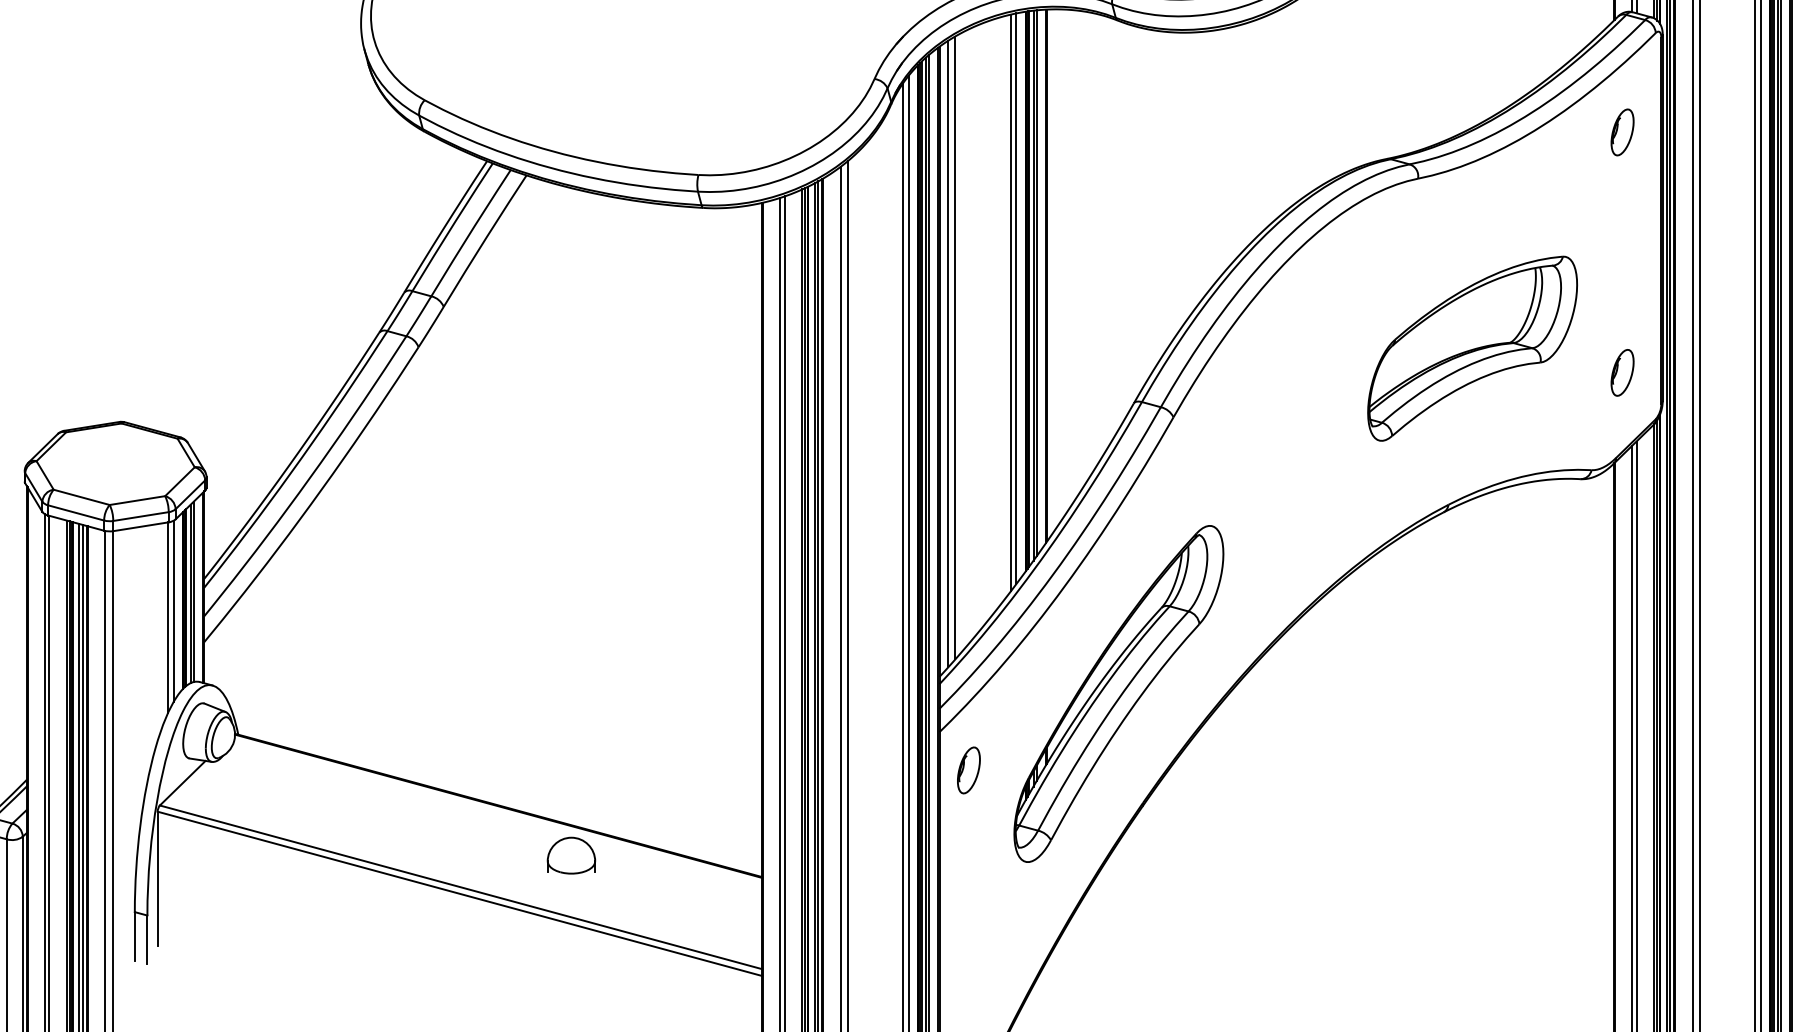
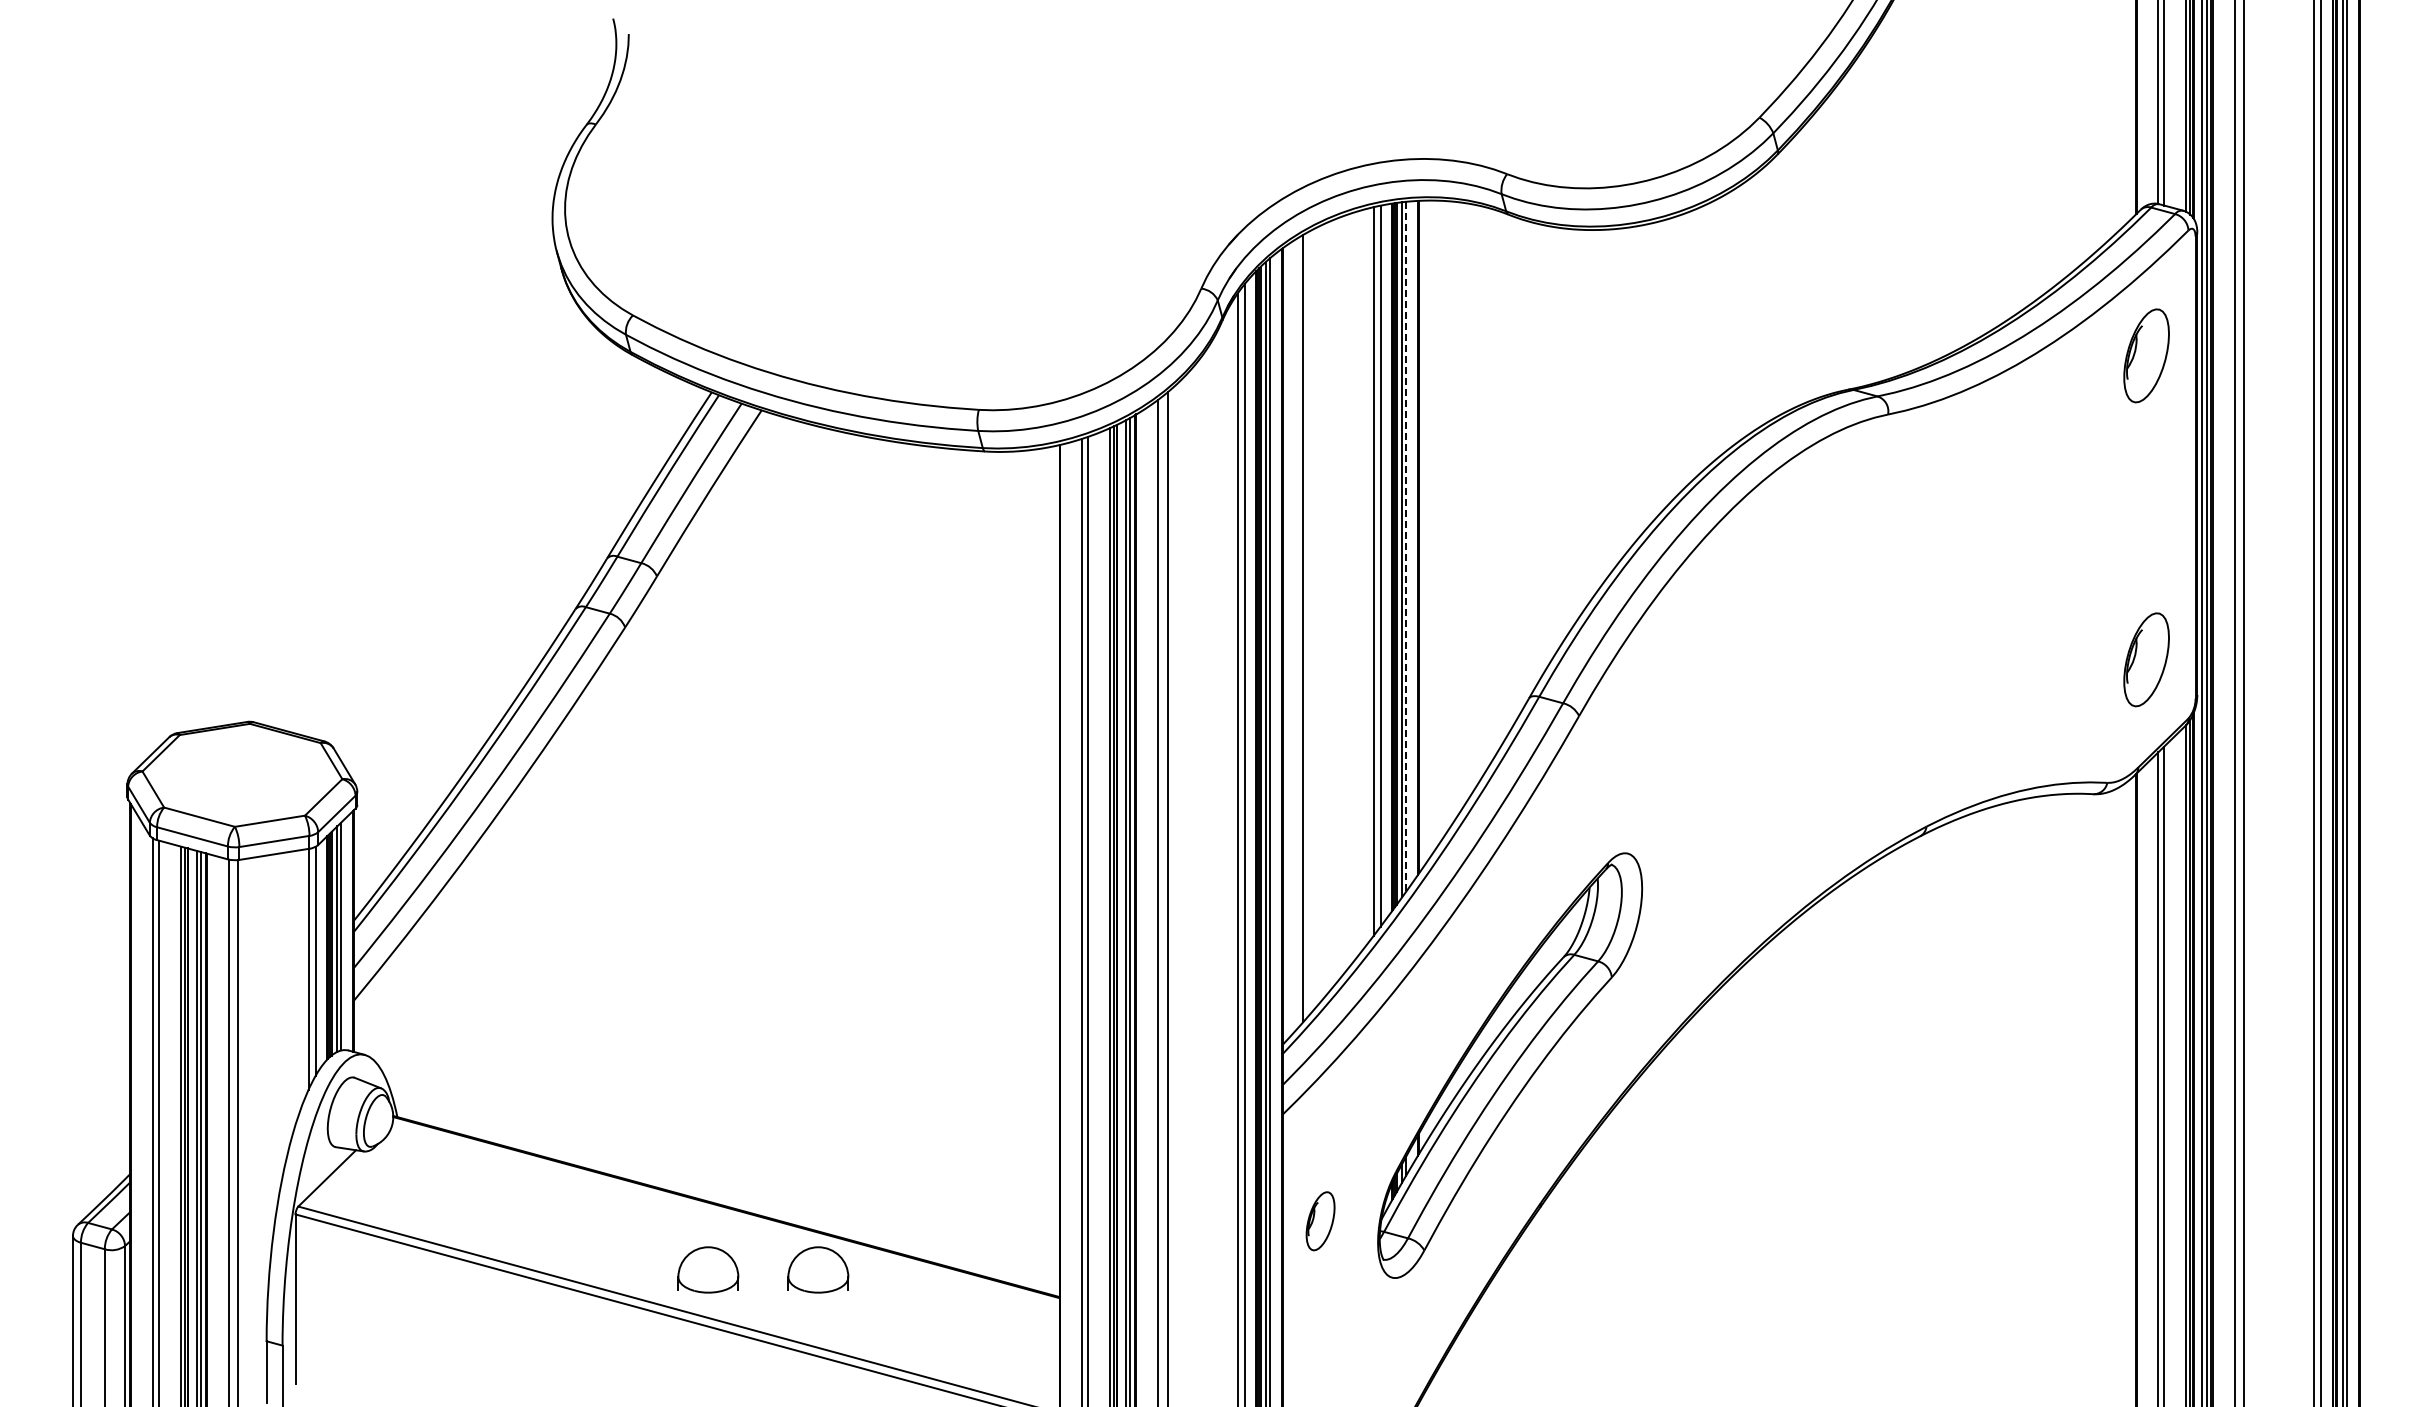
part: (1622, 132) -> (2146, 356), size x1.6
line: (1036, 283) -> (1406, 546), solid -> dashed
part: (1472, 348) -> (1956, 629), removed
line: (948, 354) -> (1294, 636), removed
part: (1622, 372) -> (2146, 659), size x1.6
part: (968, 770) -> (1320, 1221), moved
part: (484, 855) -> (708, 1269), added

